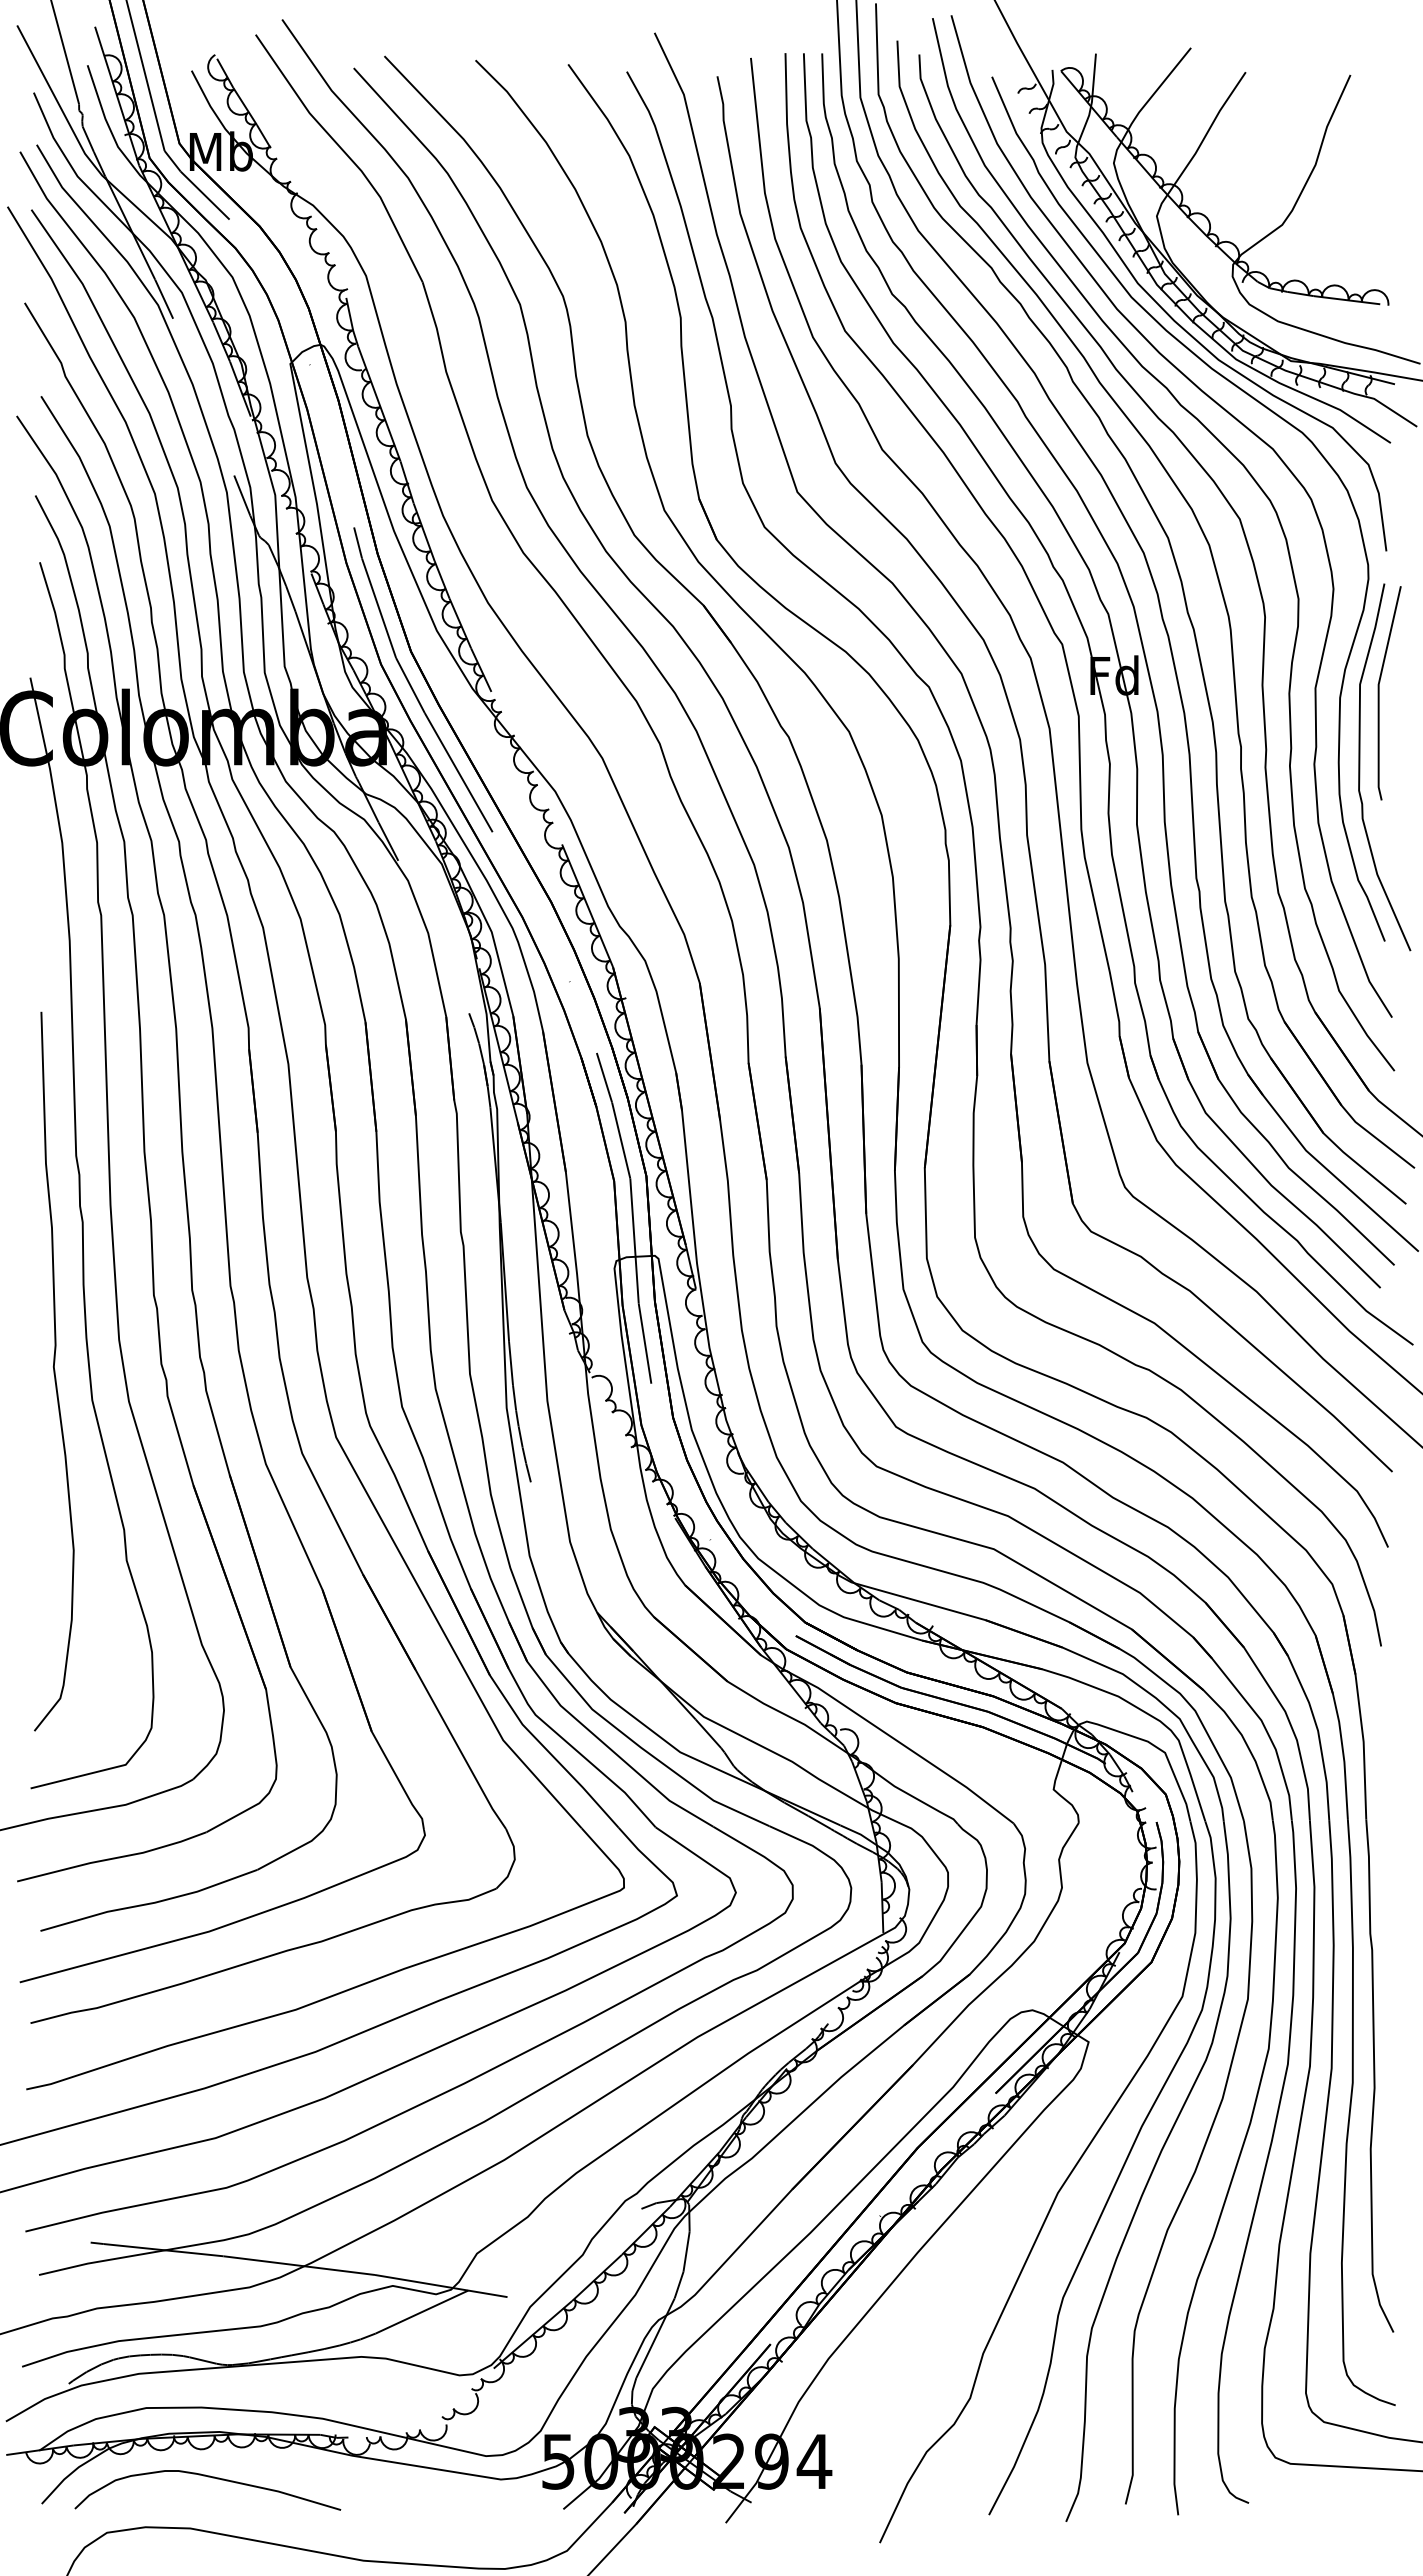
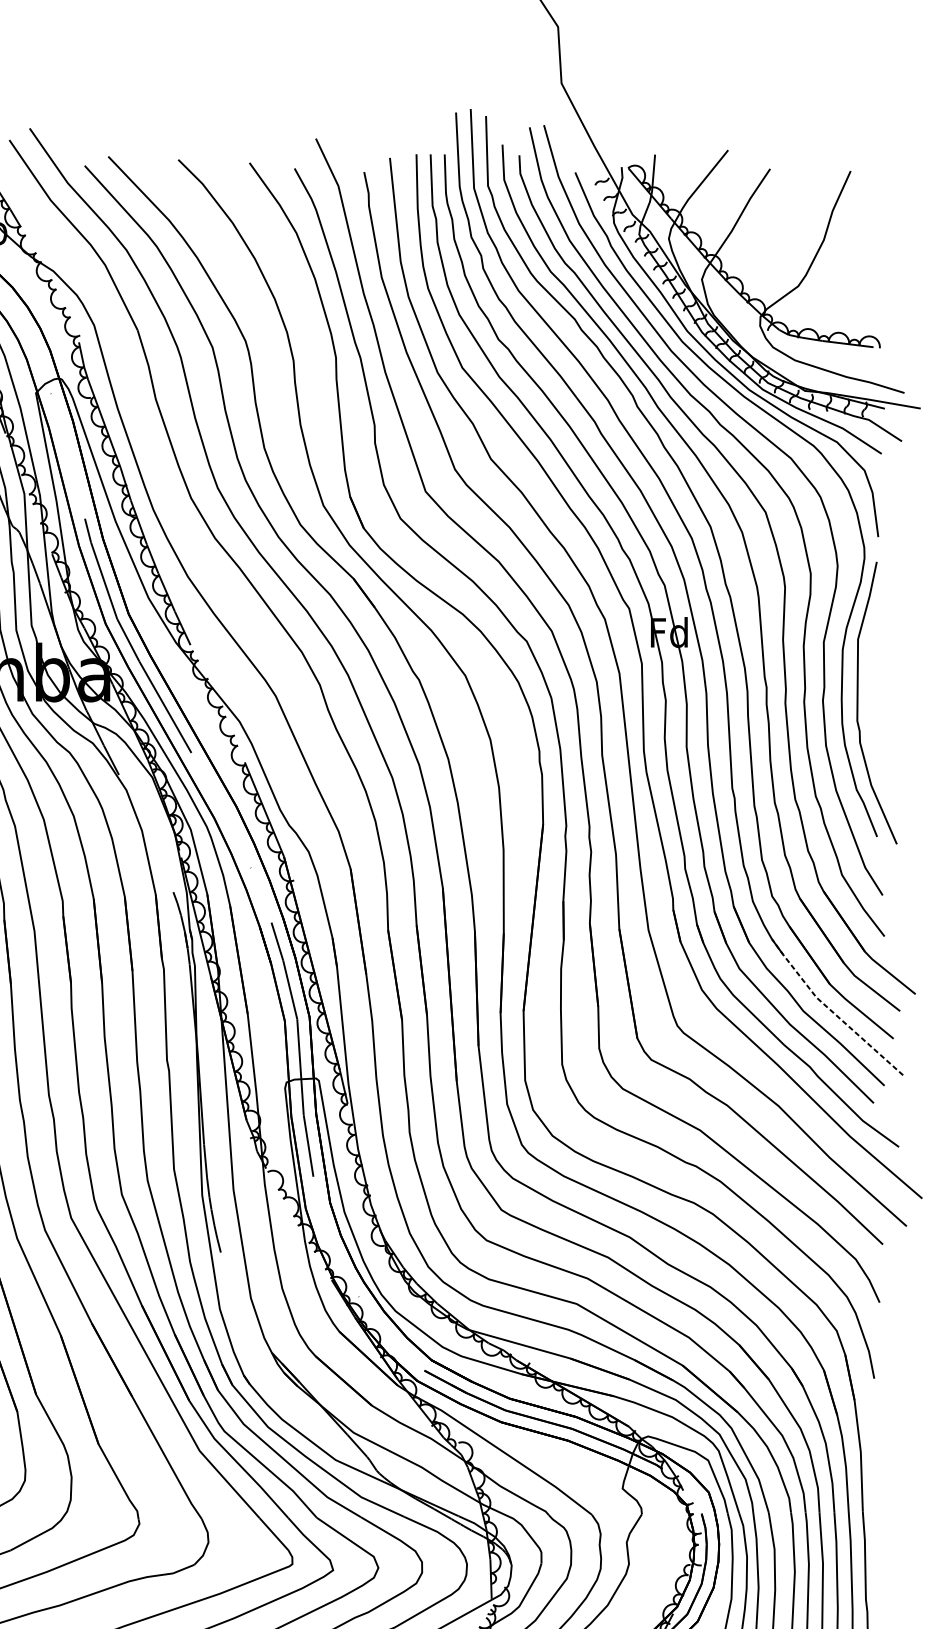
line: (1379, 693) -> (873, 646), removed
line: (1325, 1167) -> (831, 1010), solid -> dashed

